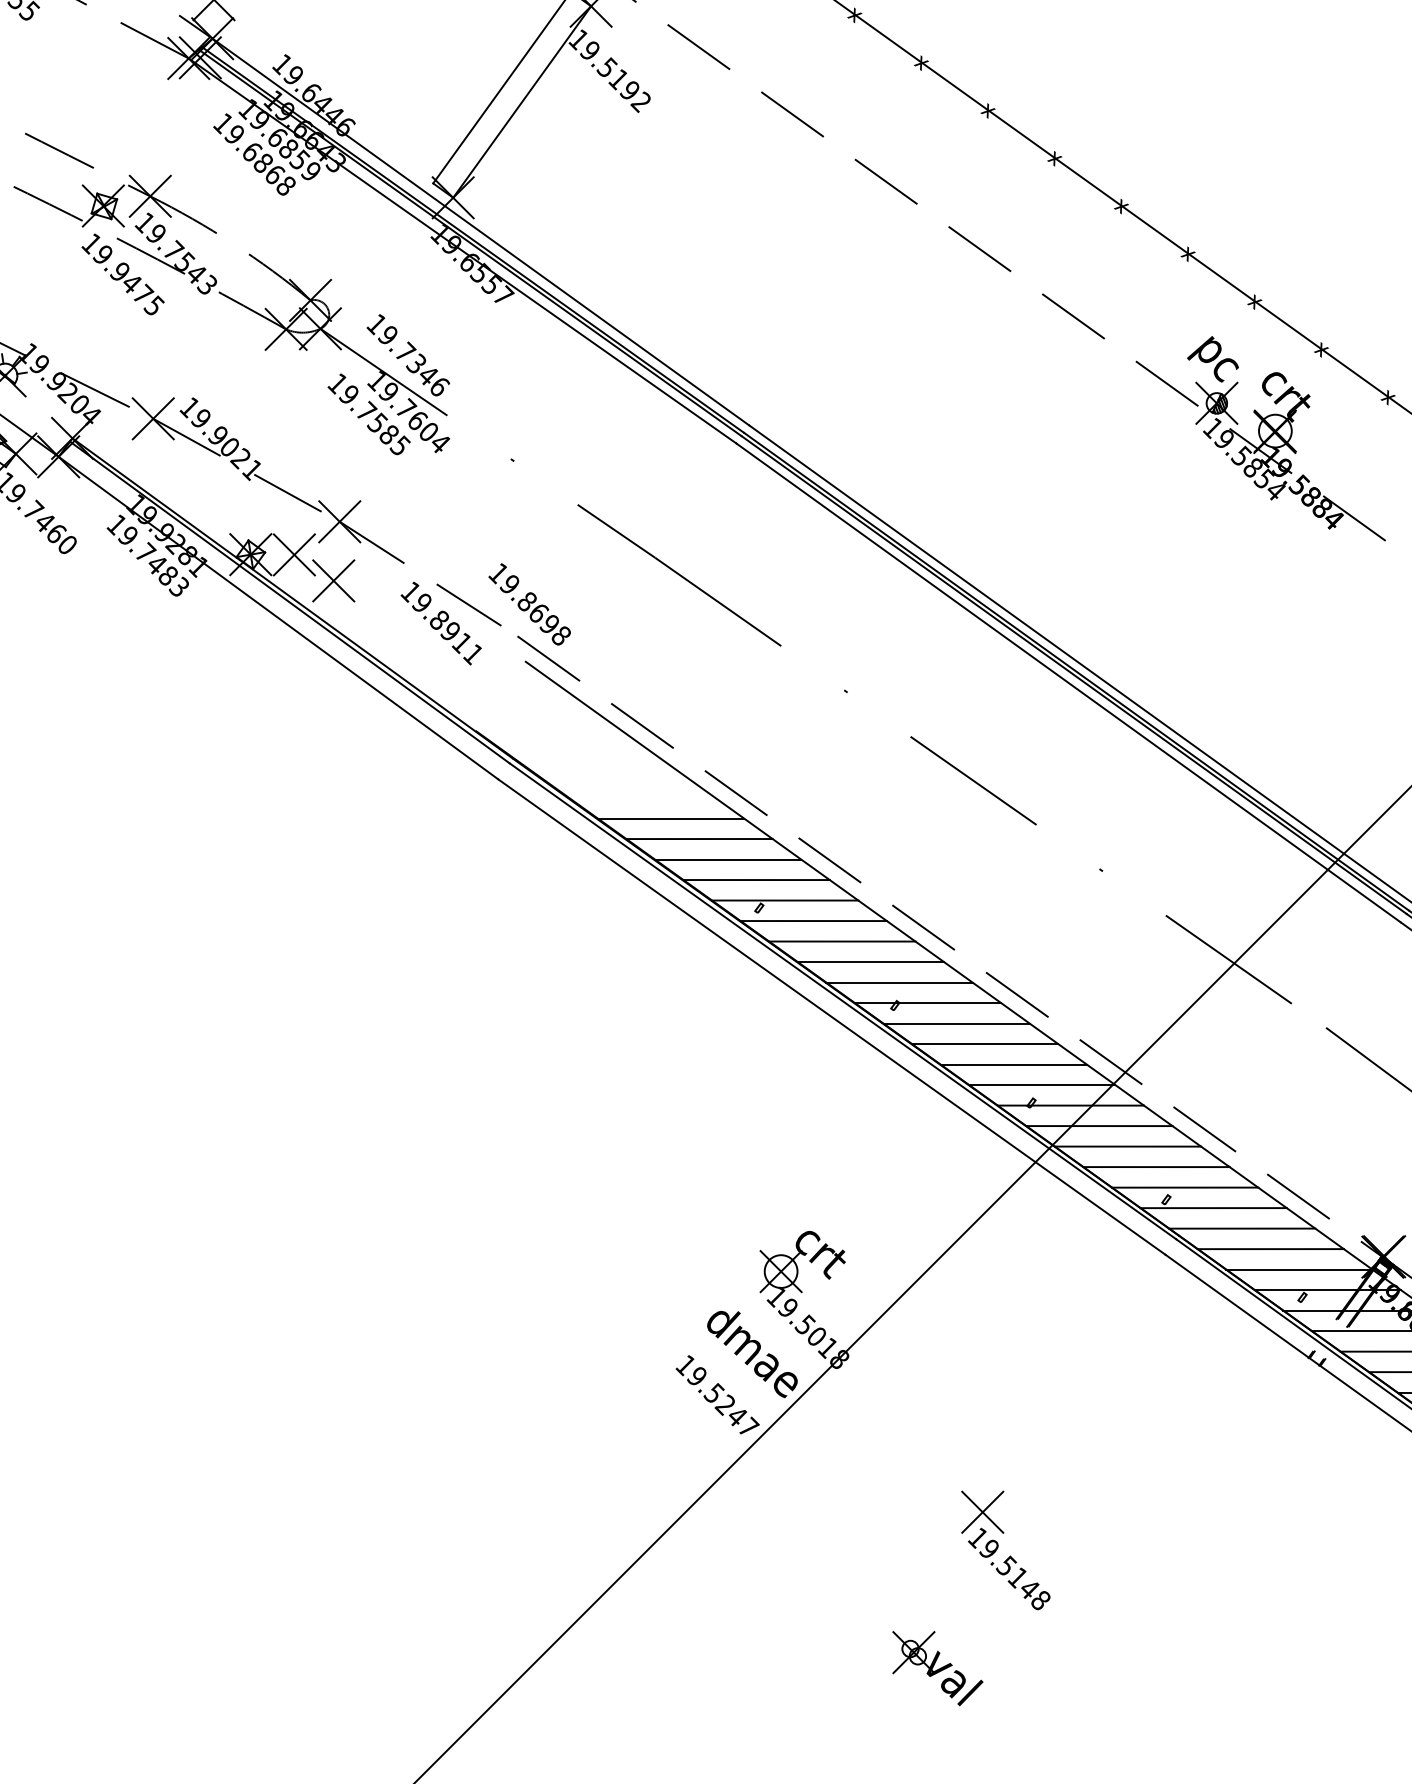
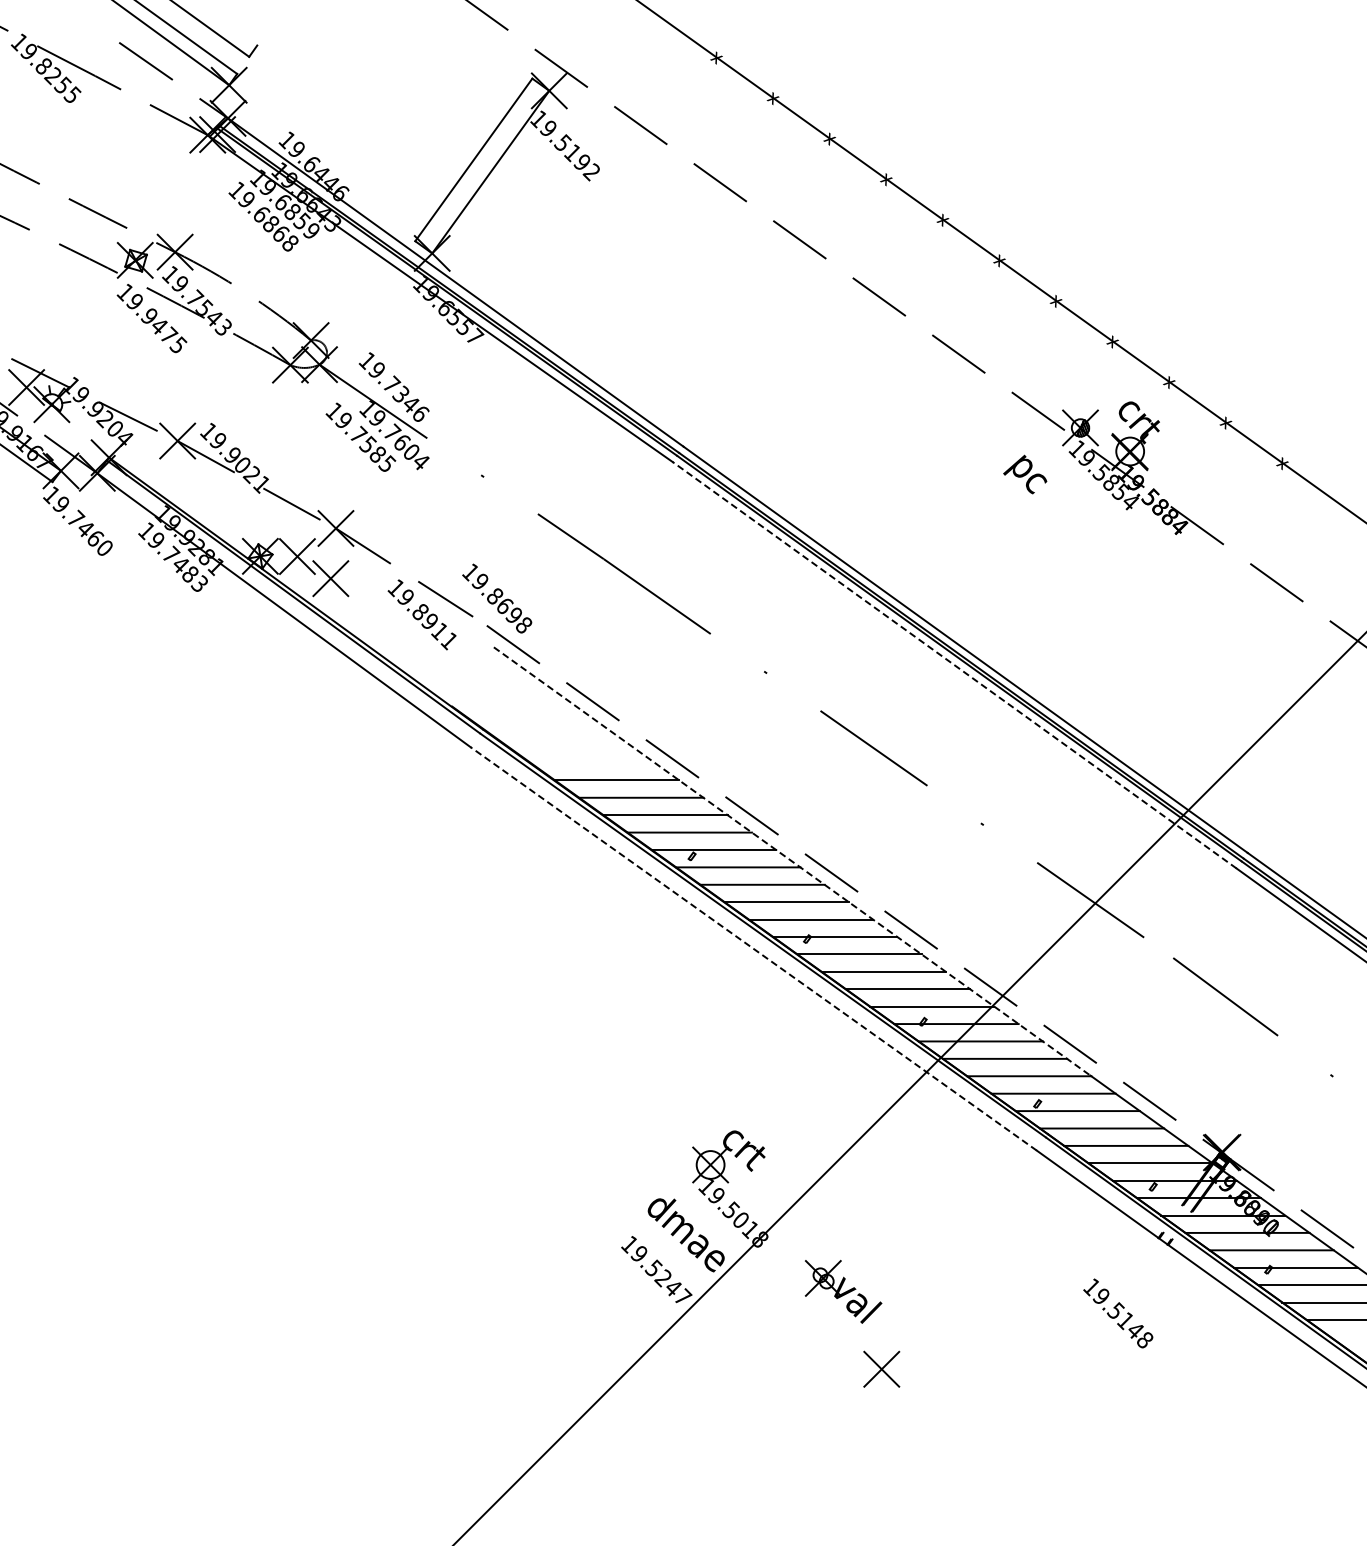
text: (1213, 359) -> (1025, 474), moved
line: (1068, 683) -> (954, 665), solid -> dashed
line: (877, 914) -> (792, 861), solid -> dashed
line: (831, 1016) -> (753, 948), solid -> dashed
text: (1009, 1569) -> (1118, 1313), moved
part: (937, 1668) -> (843, 1291), moved

